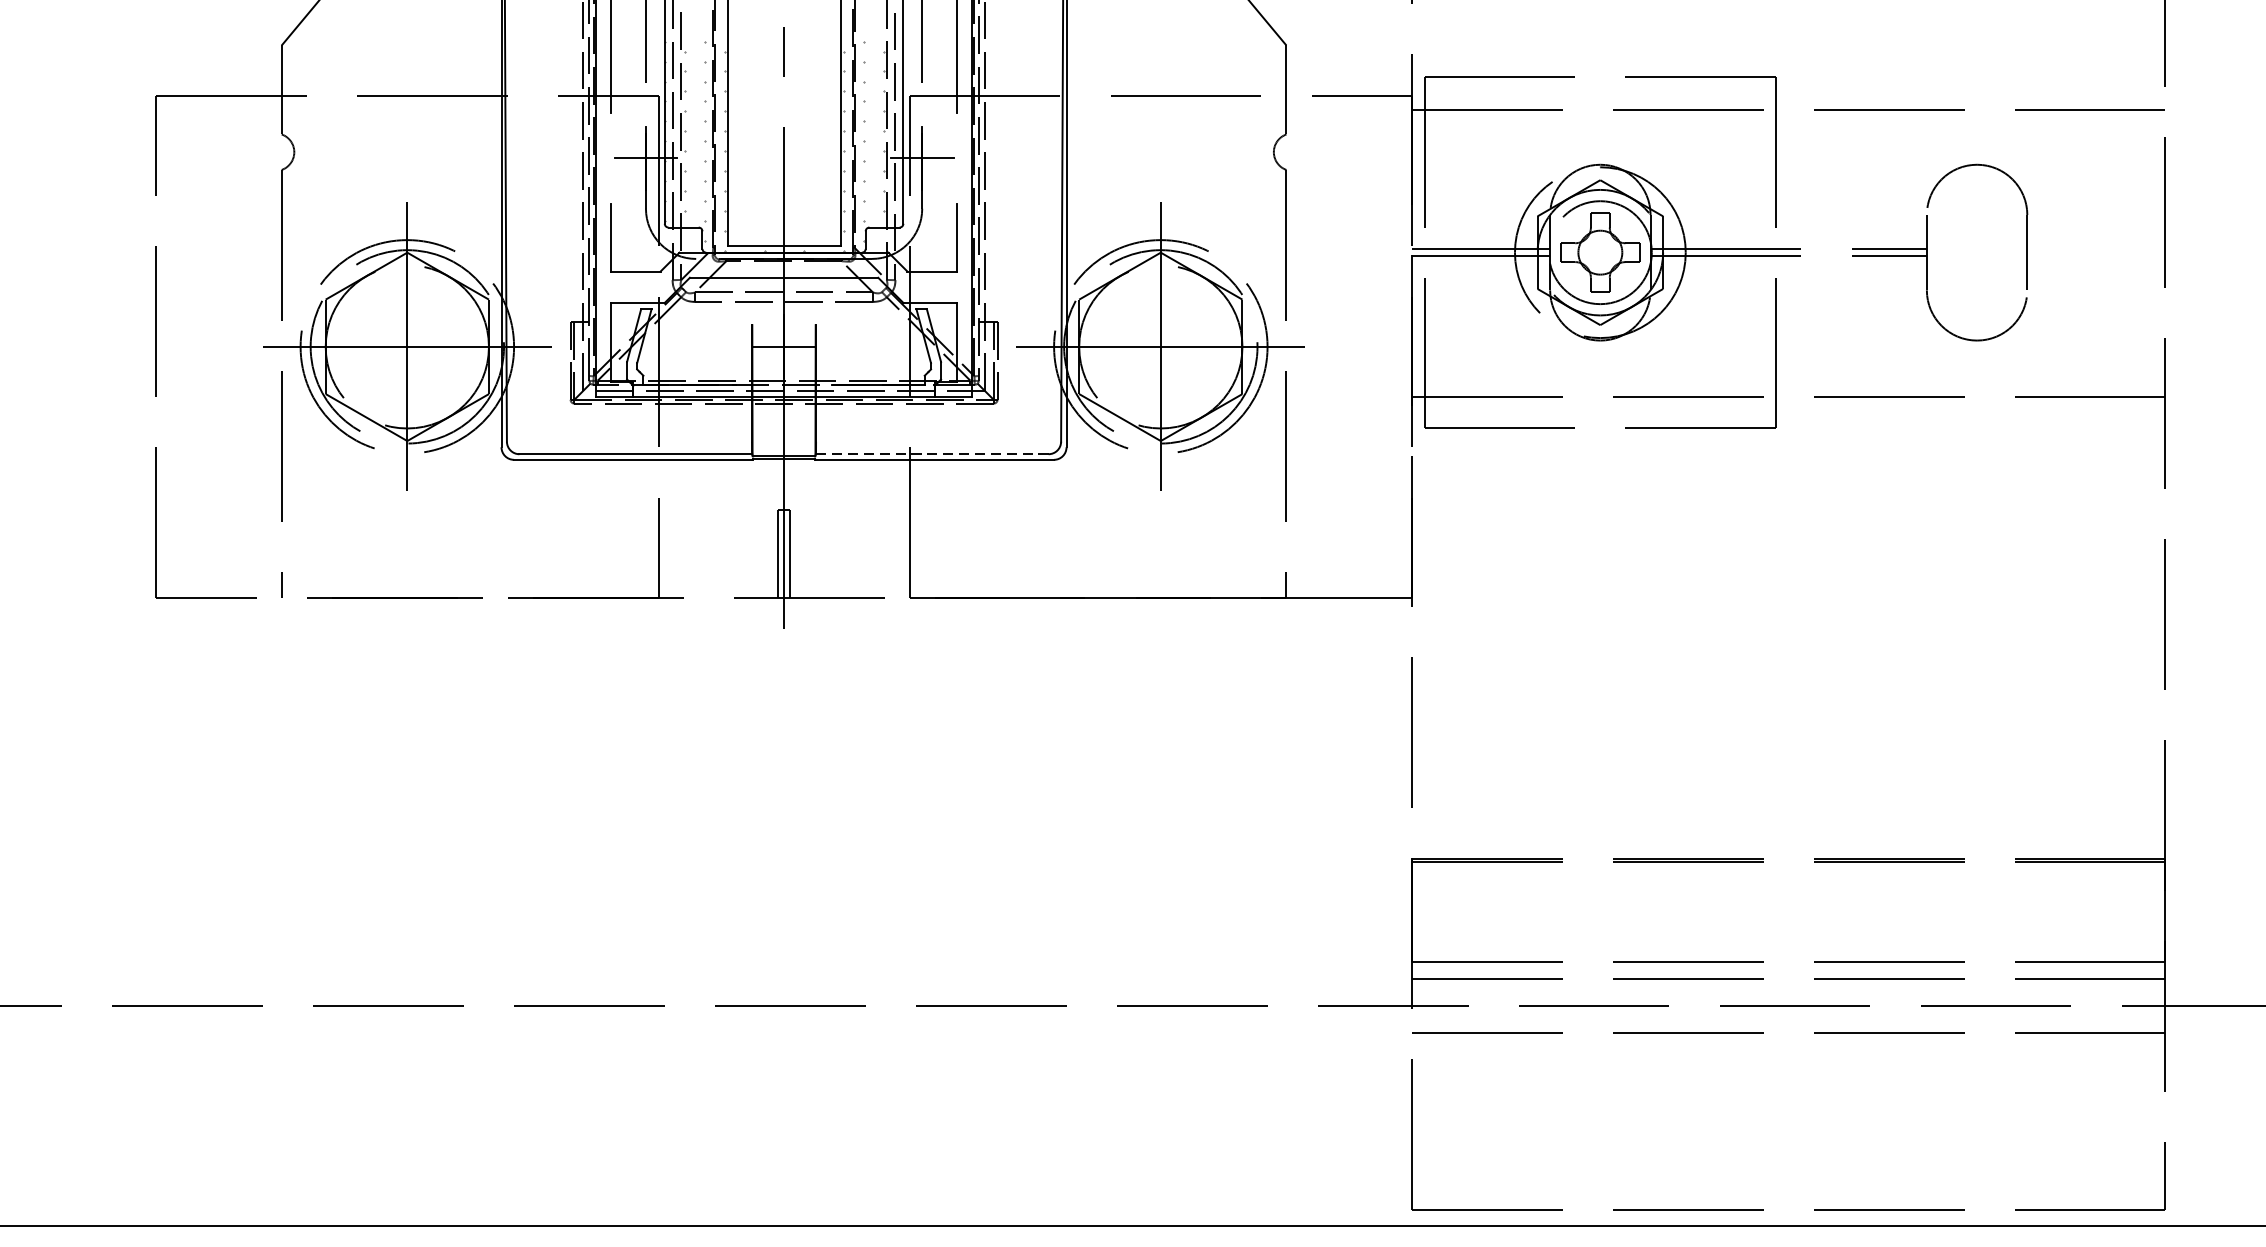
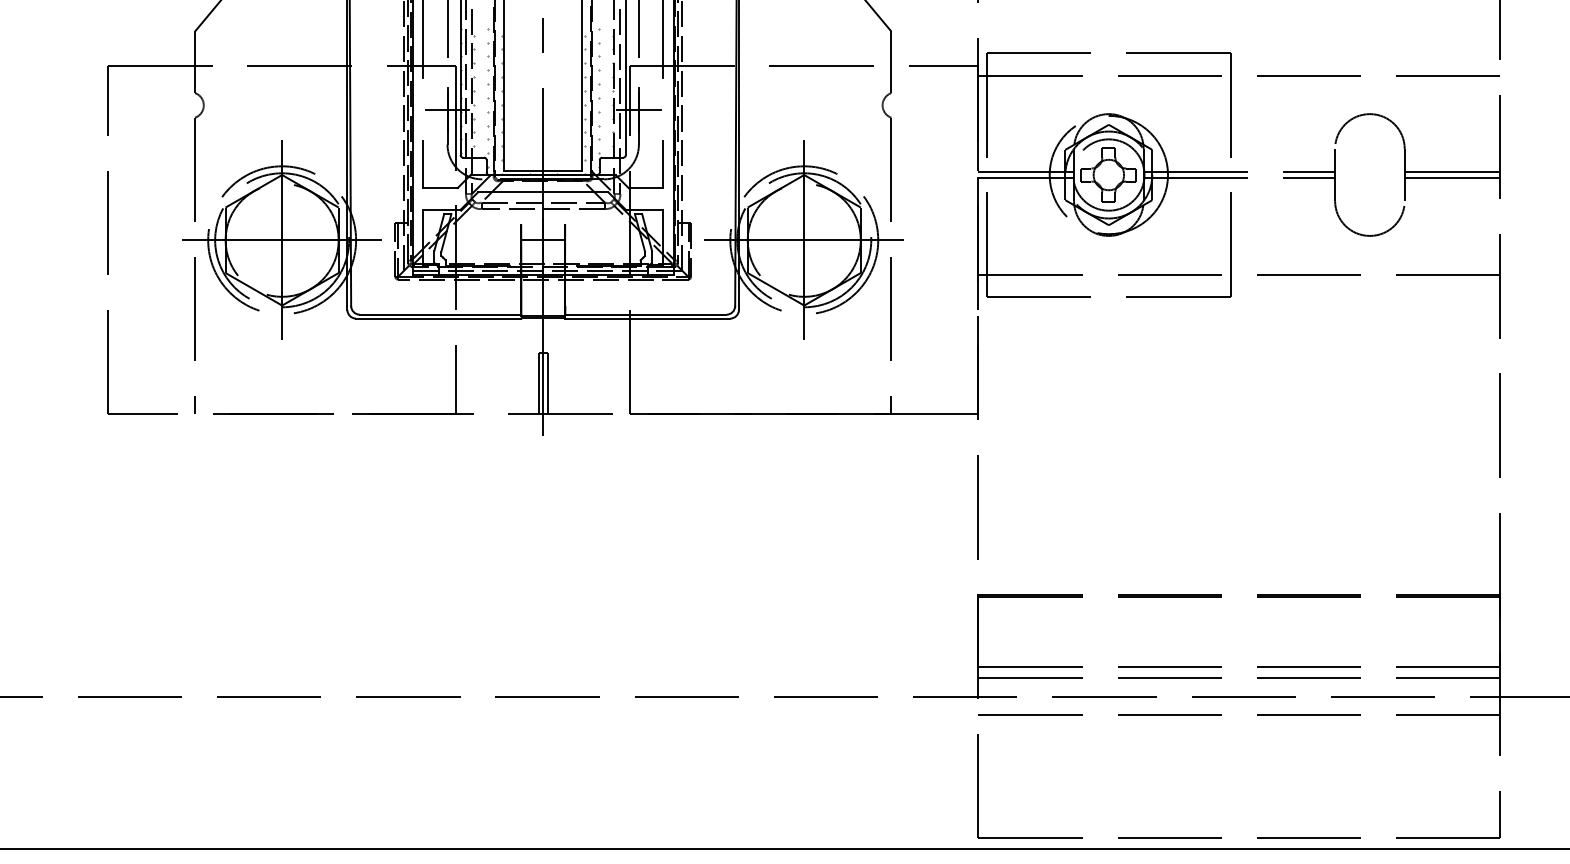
line: (2096, 249) -> (1452, 172), added
line: (2096, 256) -> (1452, 177), added
line: (931, 453) -> (645, 314), dashed -> solid

